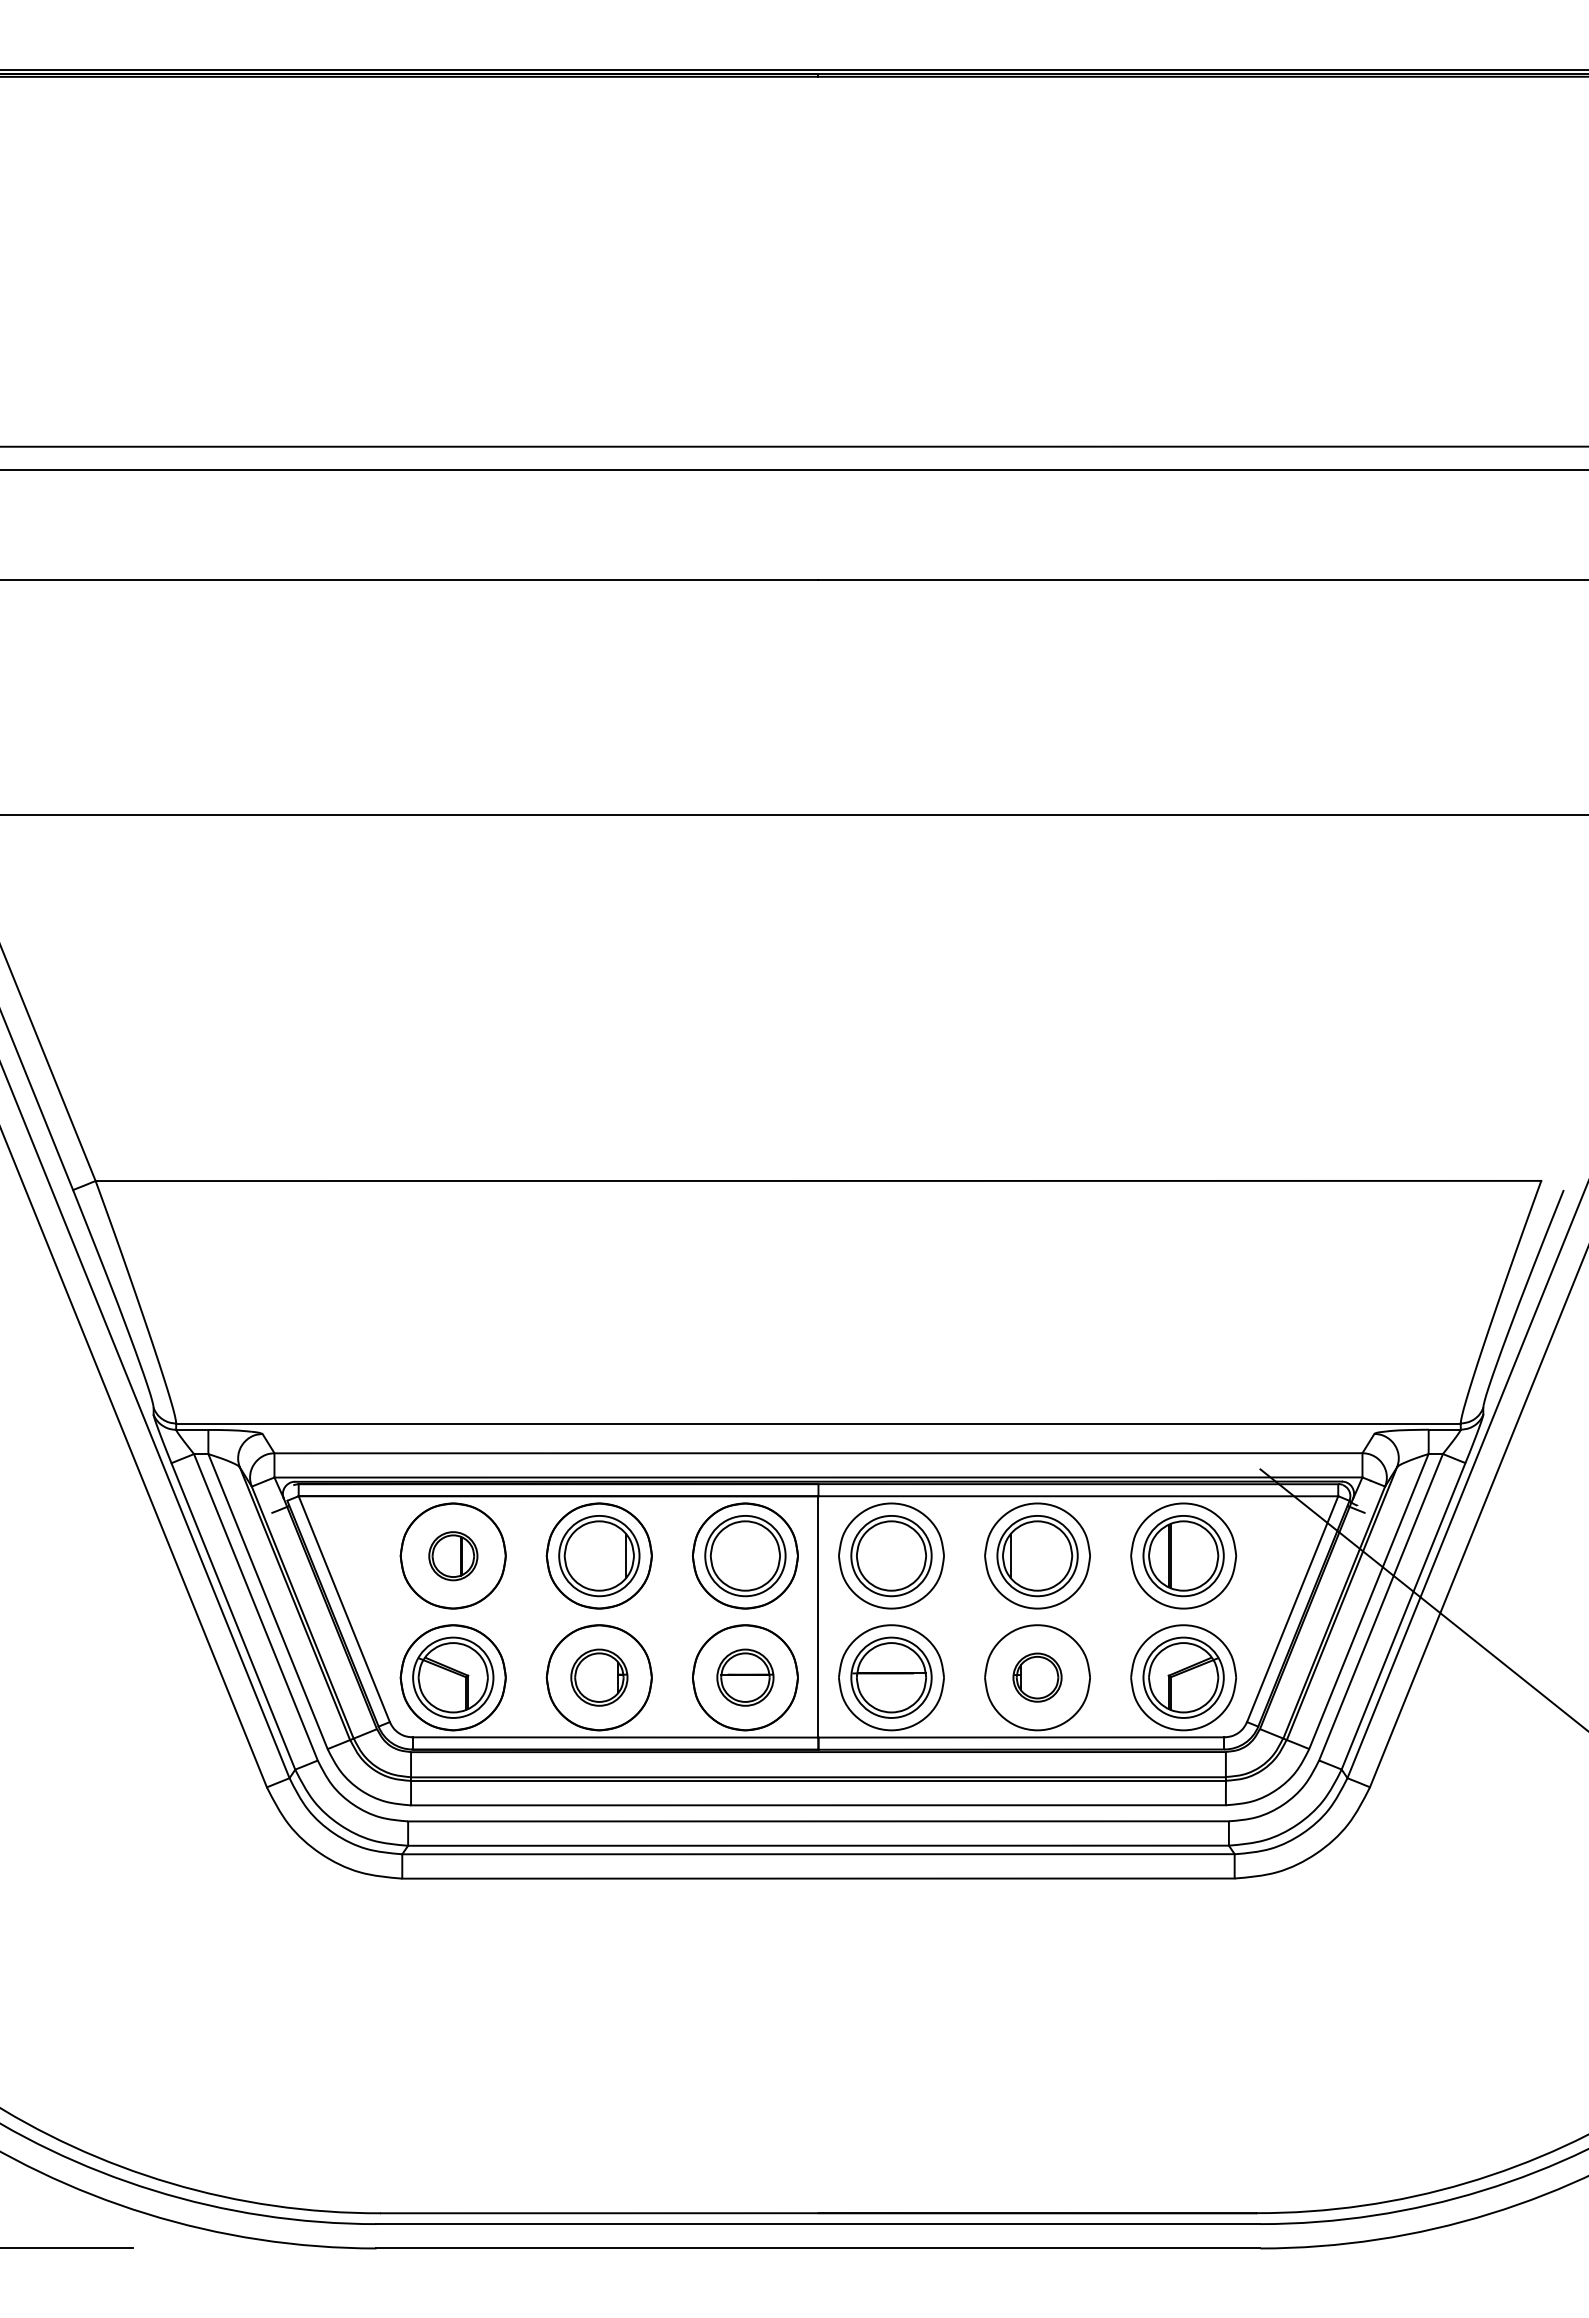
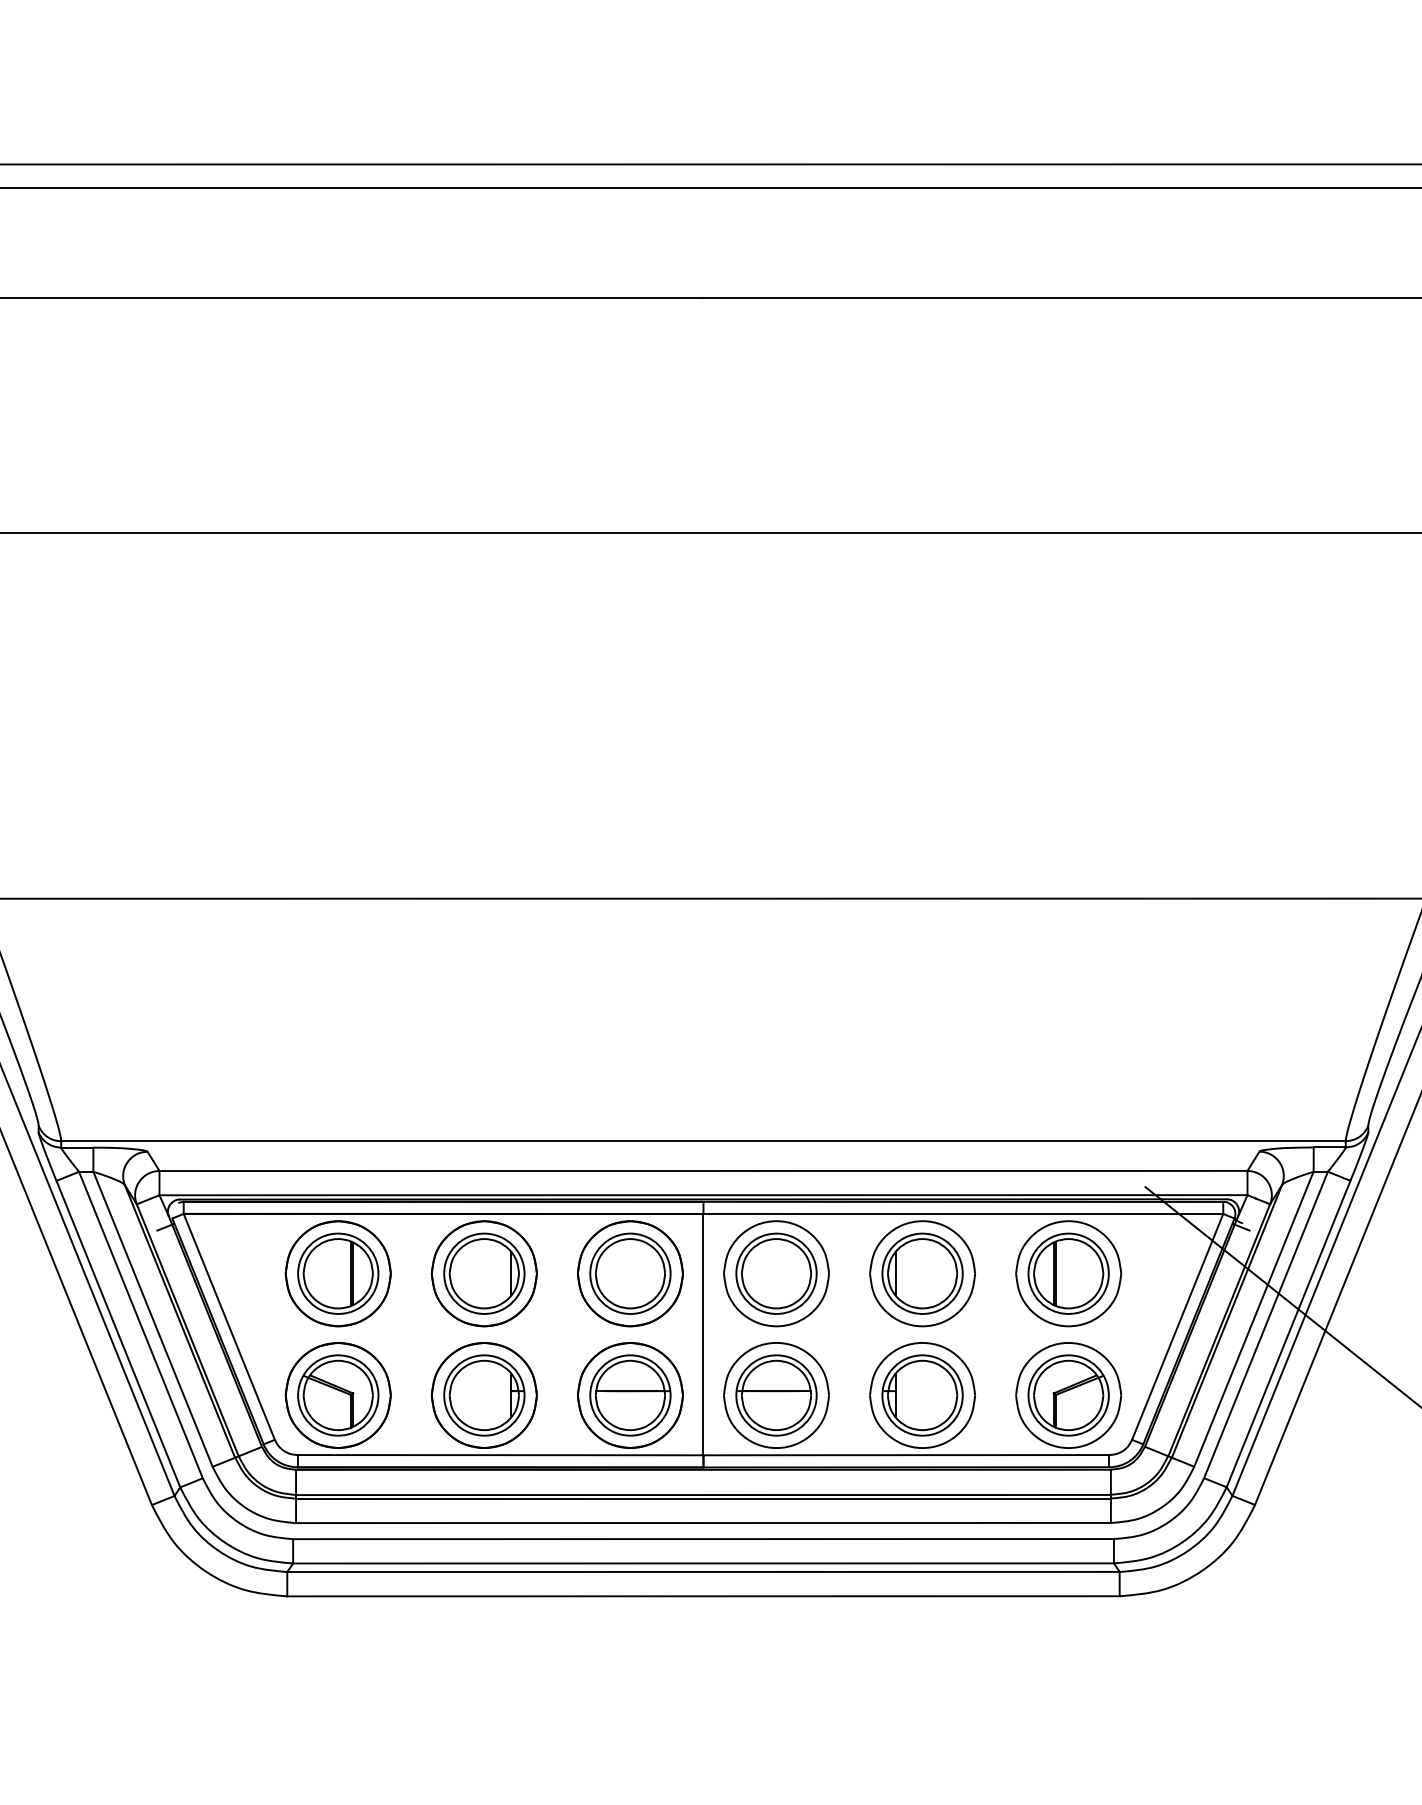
part: (453, 1556) -> (338, 1274), size x1.67
part: (599, 1677) -> (484, 1395), size x1.43
part: (745, 1677) -> (630, 1395), size x1.43
part: (1037, 1677) -> (922, 1395), size x1.67

